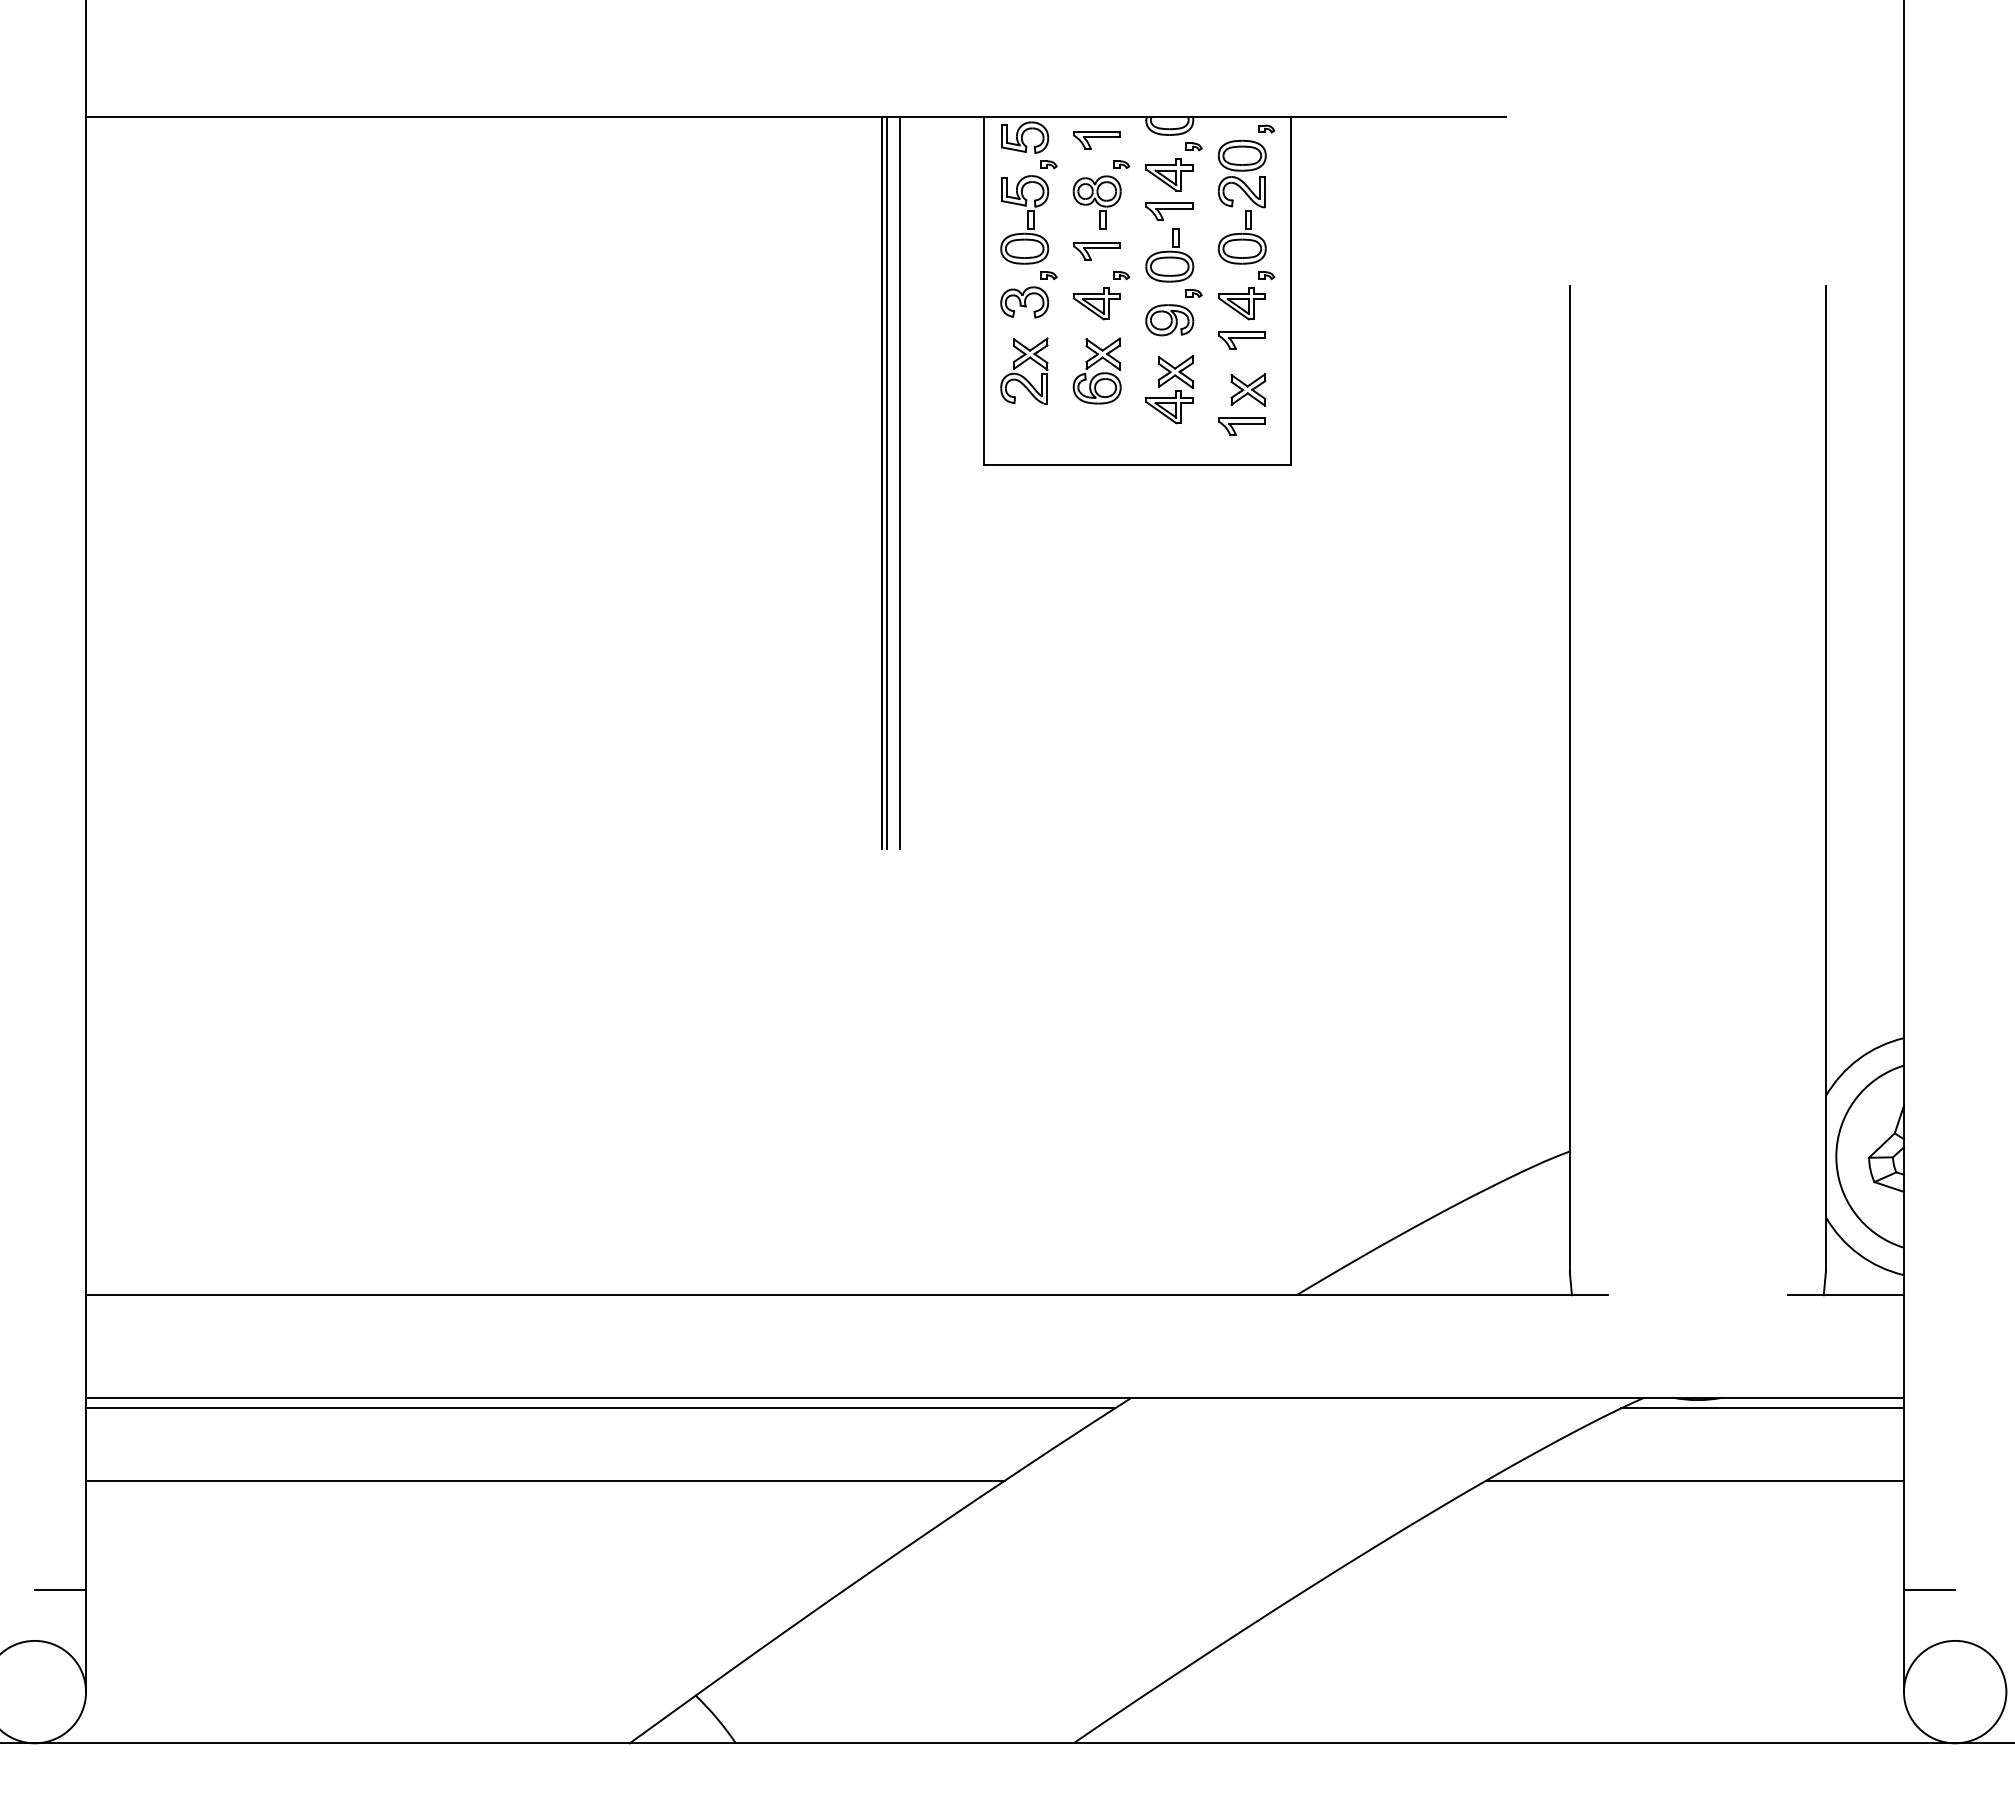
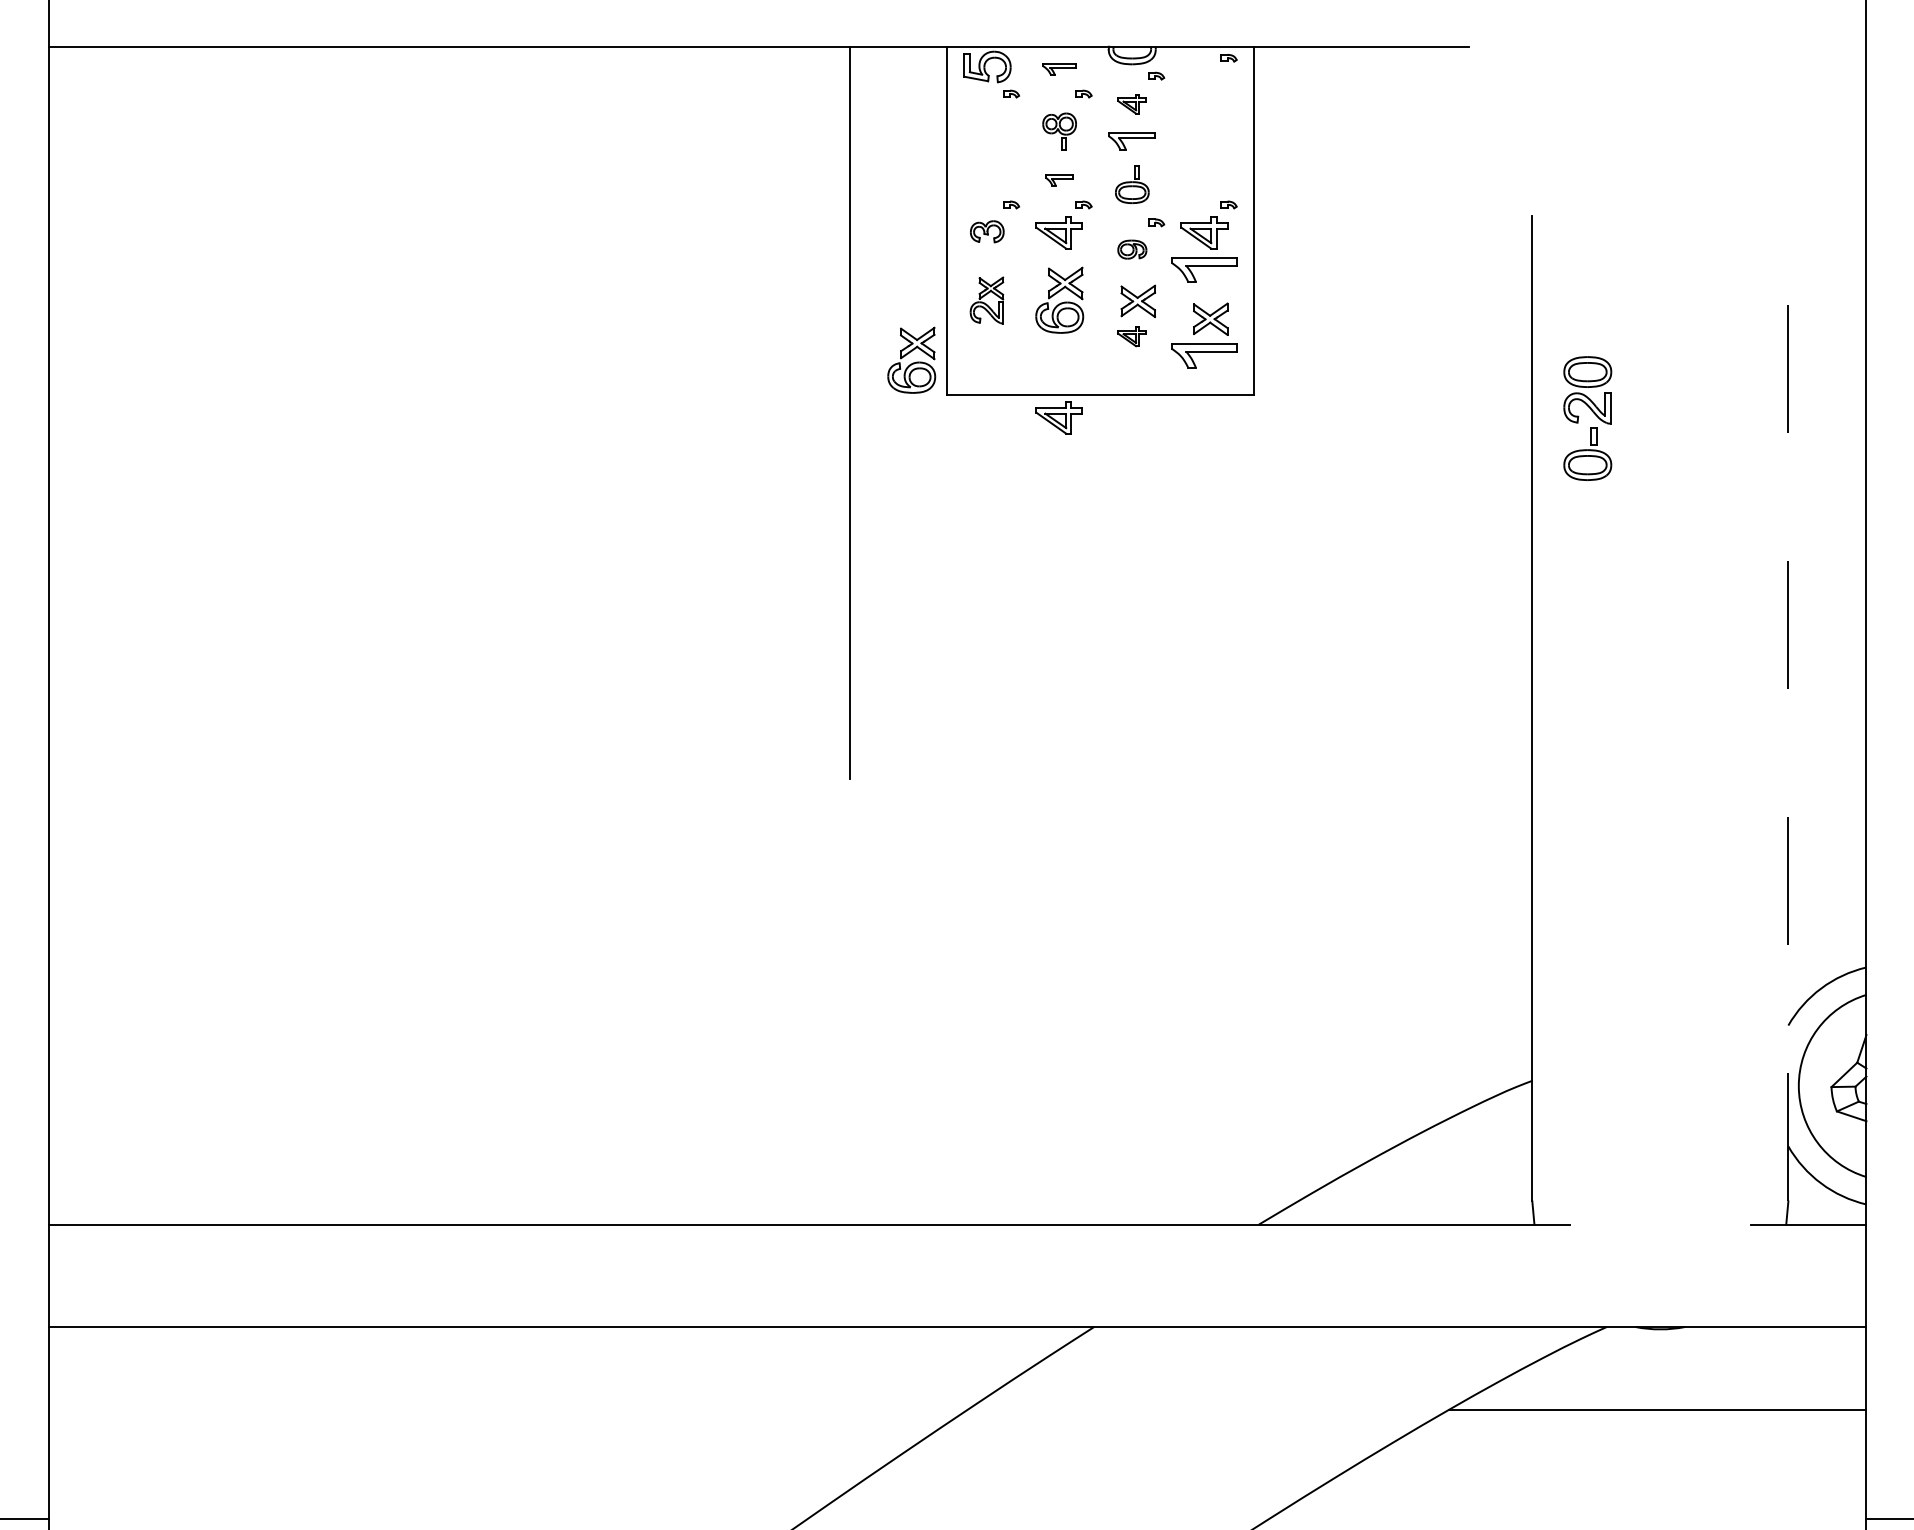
part: (1096, 140) -> (1058, 69), size x0.7
part: (1169, 174) -> (1131, 103), size x0.6
part: (1246, 195) -> (1591, 411), moved
part: (1096, 202) -> (1058, 131), size x0.7
part: (1024, 219) -> (986, 148), removed
part: (1096, 251) -> (1058, 180), size x0.6
part: (1169, 255) -> (1131, 184), size x0.7
part: (1024, 302) -> (986, 231), size x0.7
part: (1169, 320) -> (1131, 249), size x0.6
part: (1241, 340) -> (1203, 269), size x1.4
part: (1024, 370) -> (986, 299), size x0.7
part: (1169, 407) -> (1131, 336), size x0.6
part: (1241, 426) -> (1203, 355), size x1.4
part: (948, 430) -> (910, 359), added
line: (881, 483) -> (843, 412), removed
line: (900, 483) -> (862, 412), removed
part: (1096, 488) -> (1058, 417), added
line: (1825, 779) -> (1787, 708), solid -> dashed
line: (600, 1408) -> (562, 1337), removed
line: (1762, 1408) -> (1724, 1337), removed
line: (545, 1480) -> (507, 1409), removed

